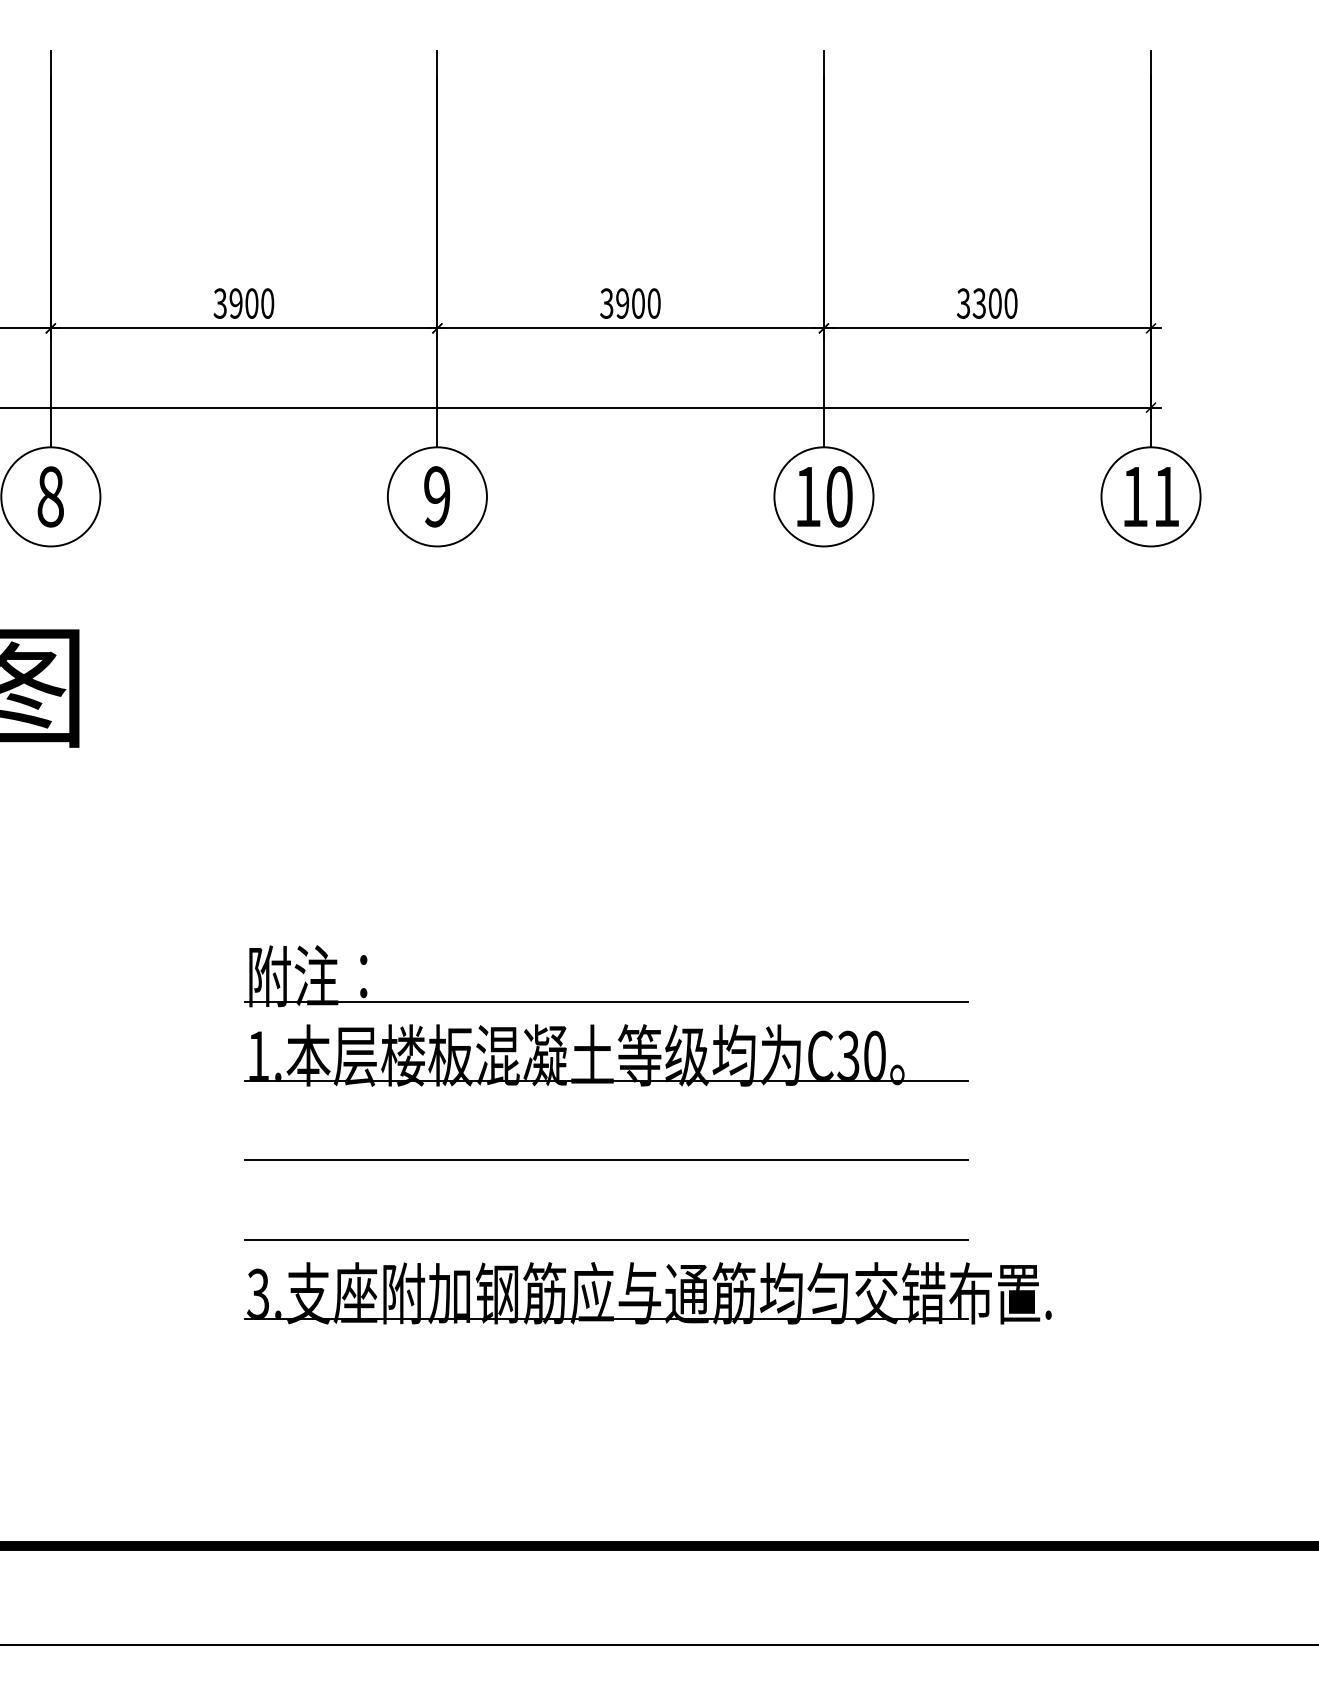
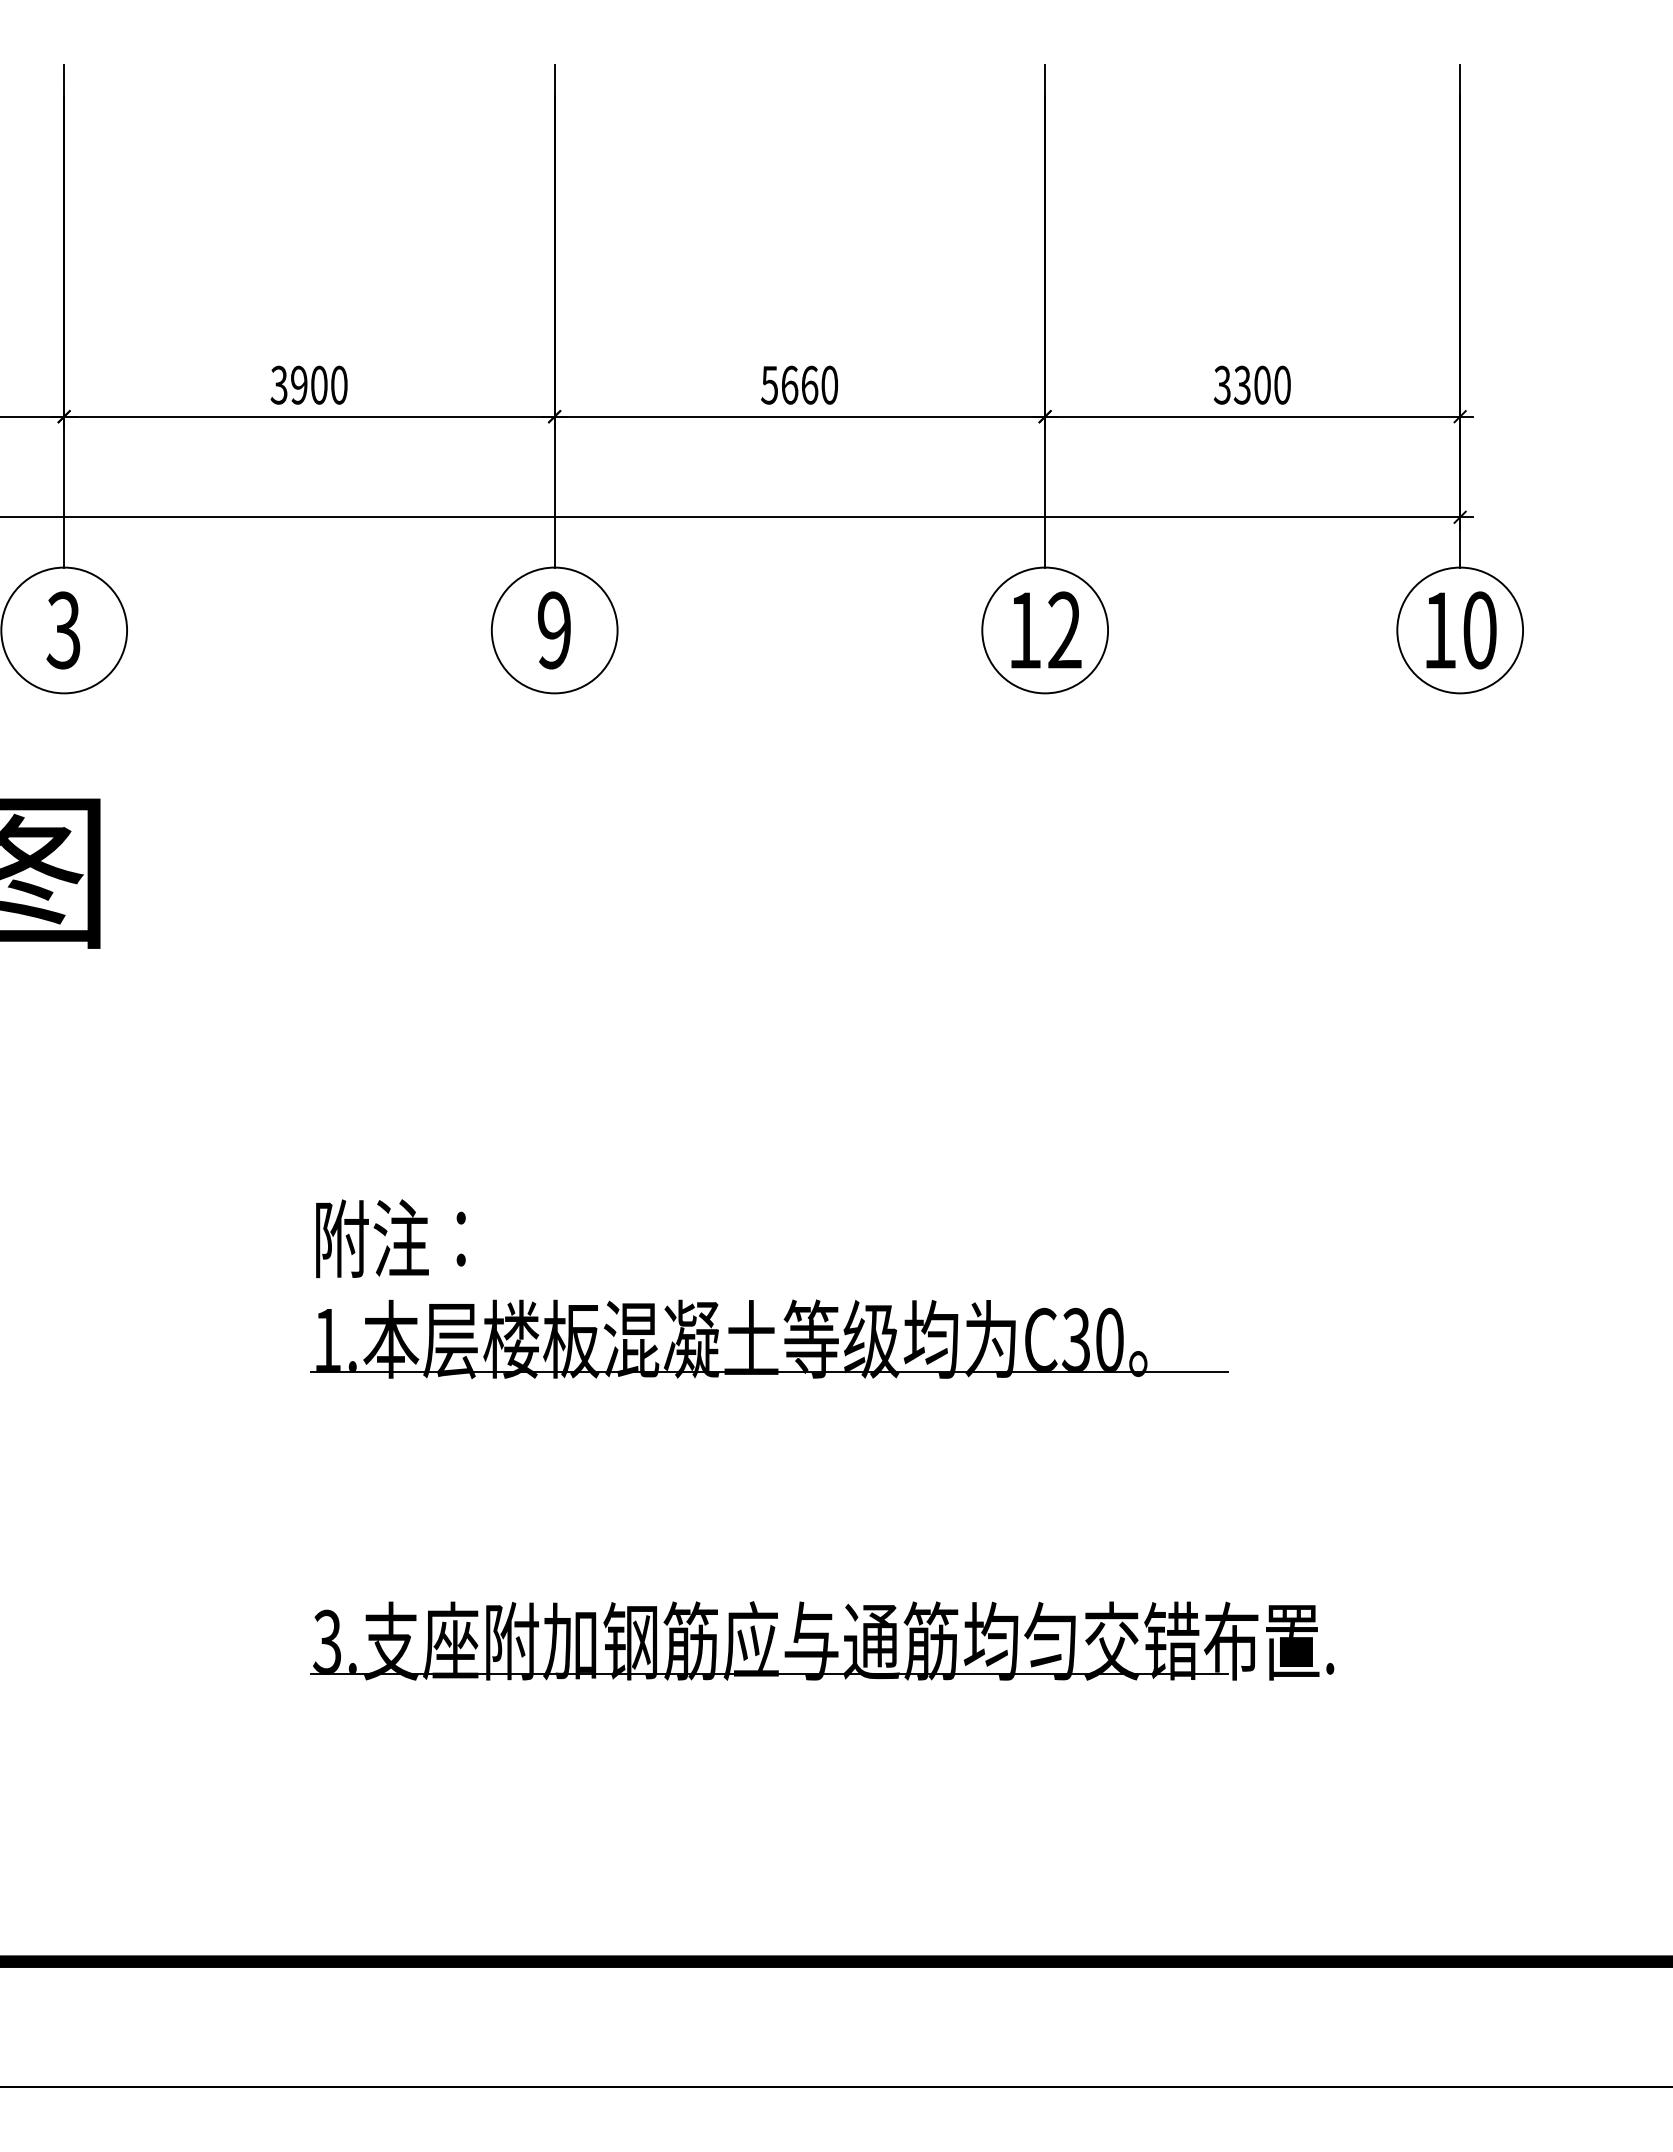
text: (622, 303) -> (789, 384), 3900 -> 5660
text: (50, 496) -> (63, 630), 8 -> 3
text: (839, 496) -> (1064, 630), 10 -> 12
text: (1166, 496) -> (1479, 630), 11 -> 10
line: (606, 1002) -> (769, 1271), removed
line: (606, 1160) -> (769, 1472), removed
line: (606, 1240) -> (769, 1573), removed

